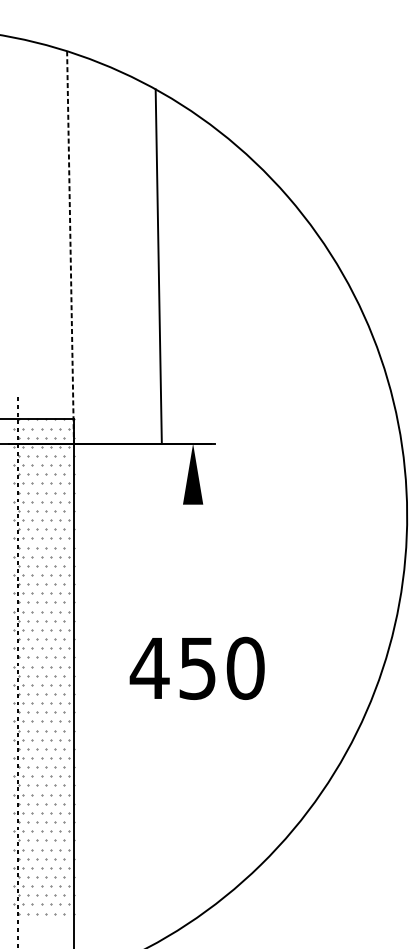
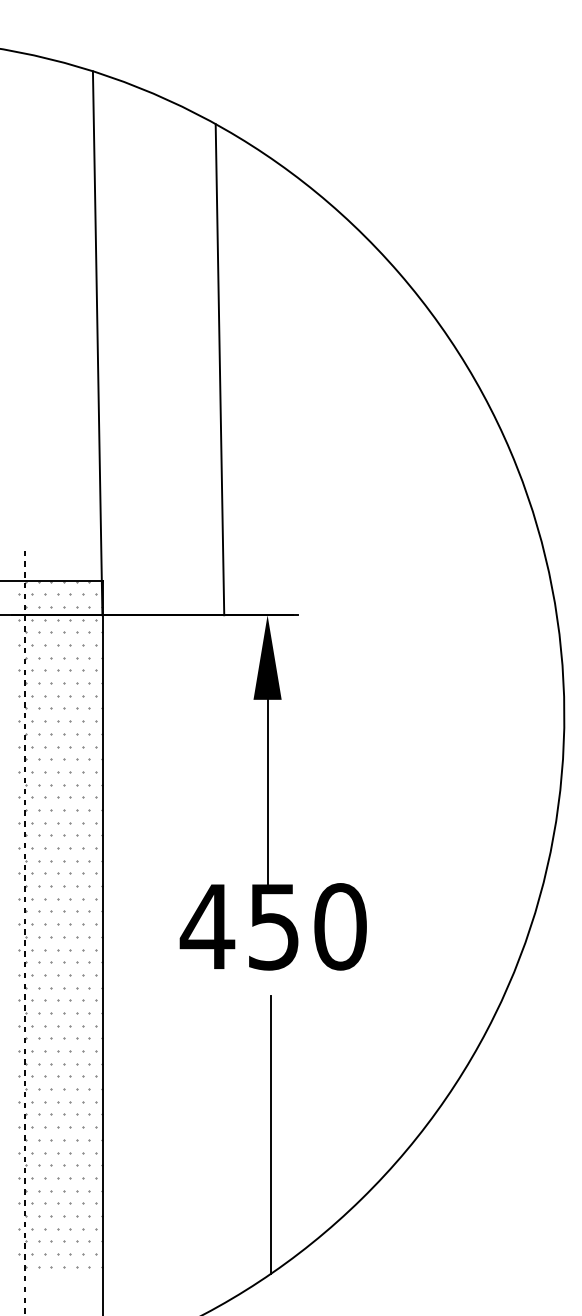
line: (70, 247) -> (97, 343), dashed -> solid
line: (193, 573) -> (267, 795), added
line: (195, 818) -> (271, 1134), added

